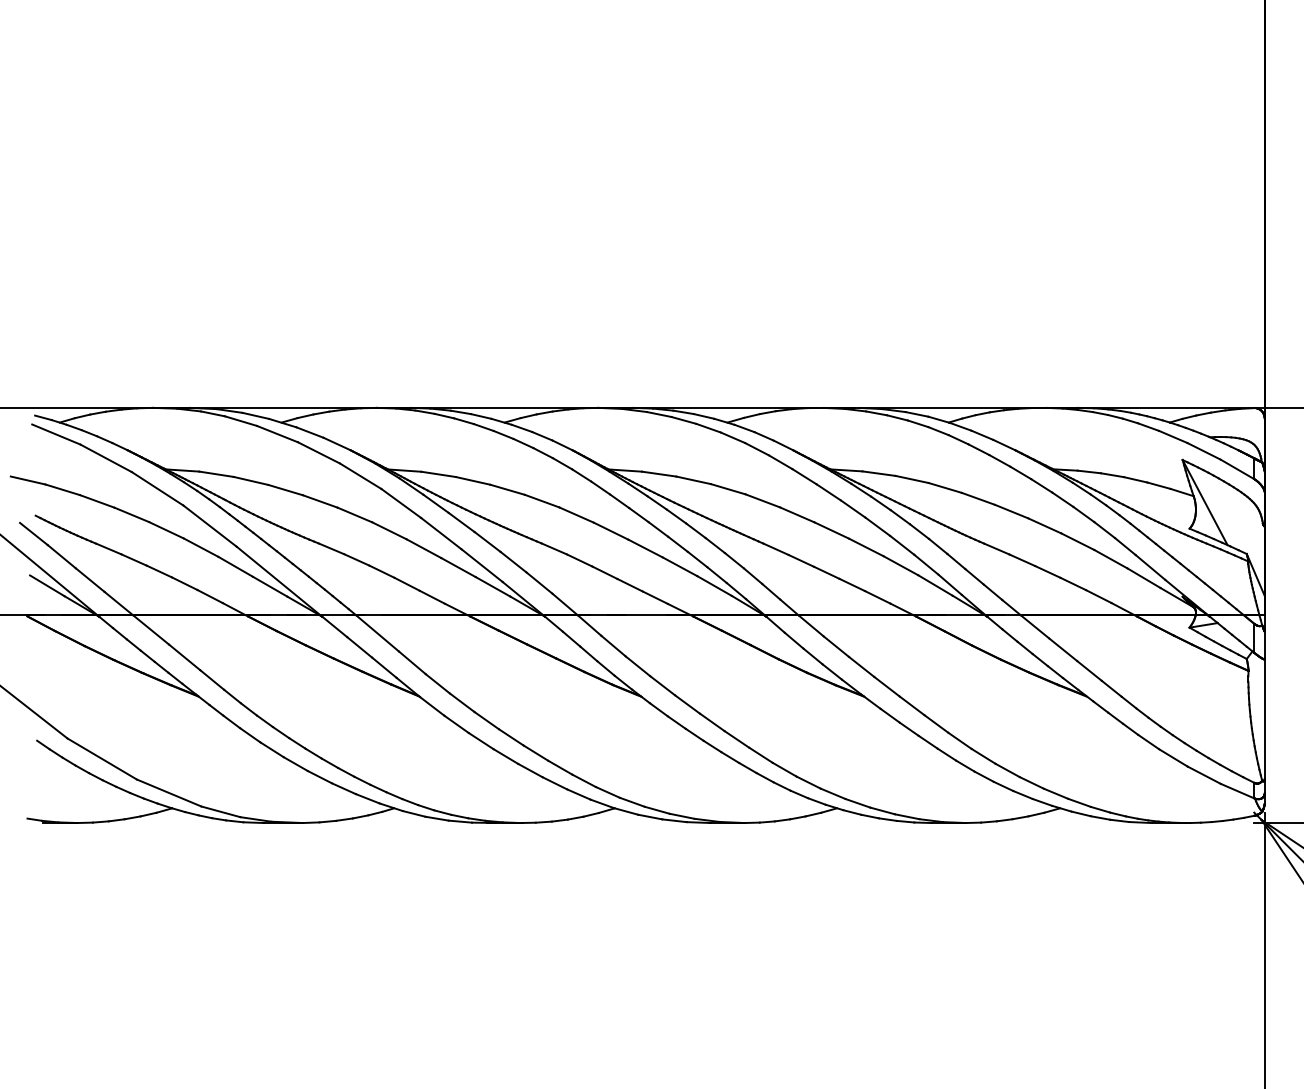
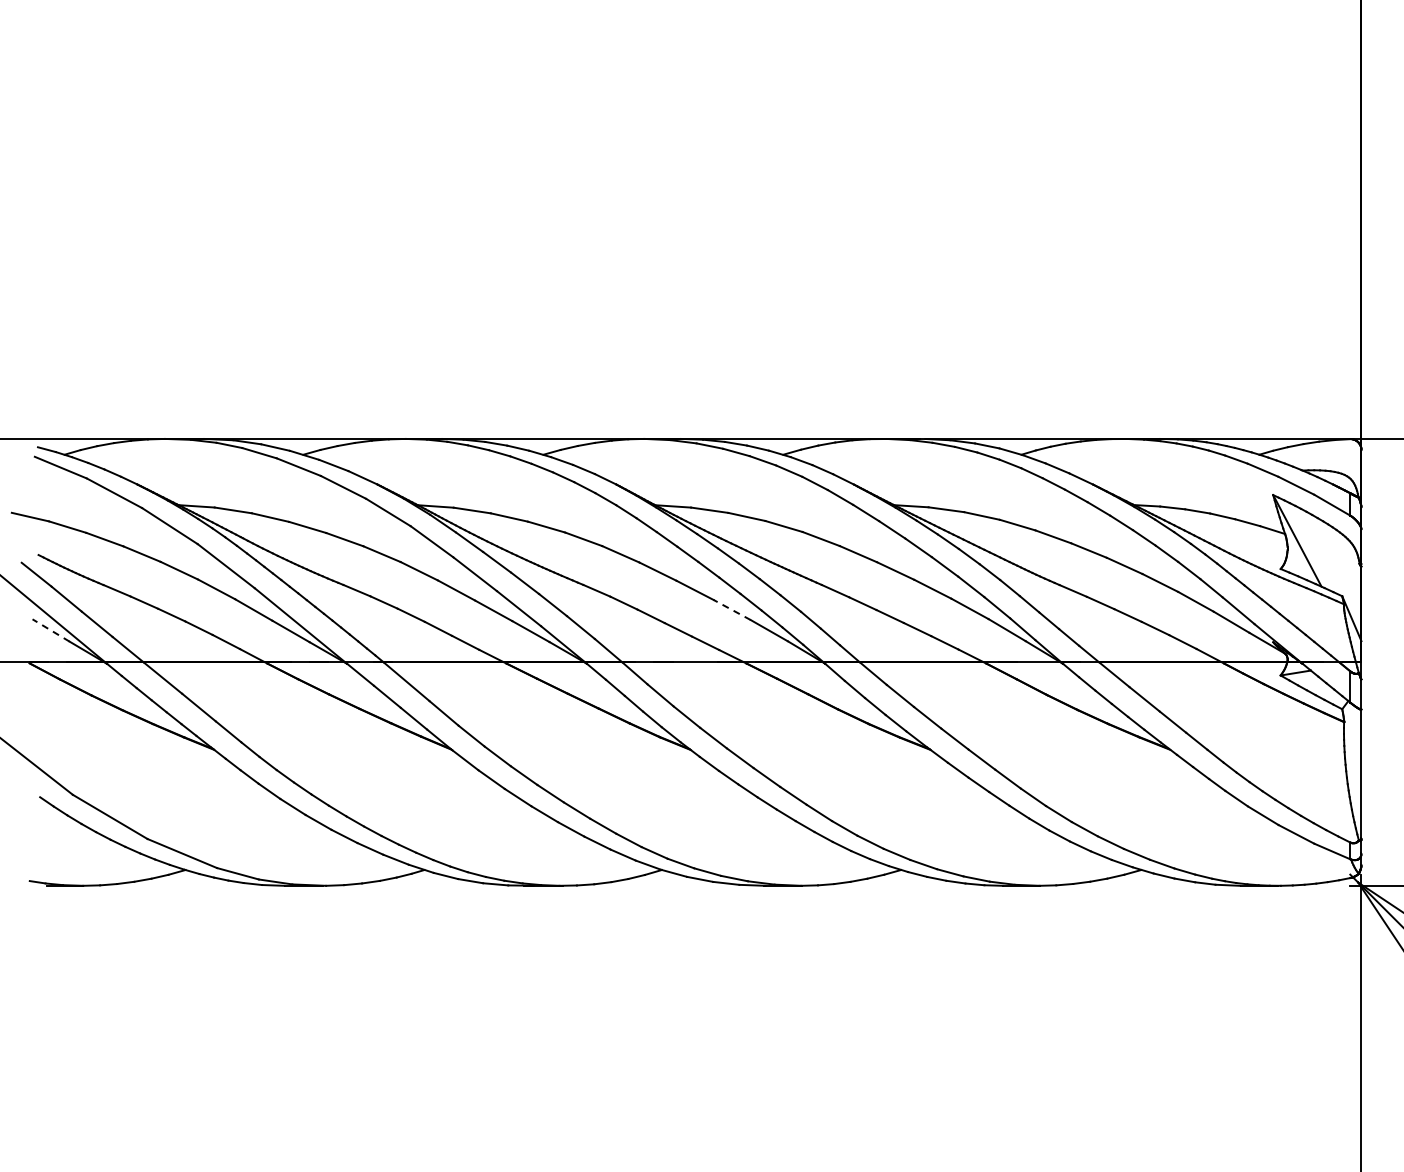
line: (679, 566) -> (731, 609), solid -> dashed
line: (47, 585) -> (51, 630), solid -> dashed

